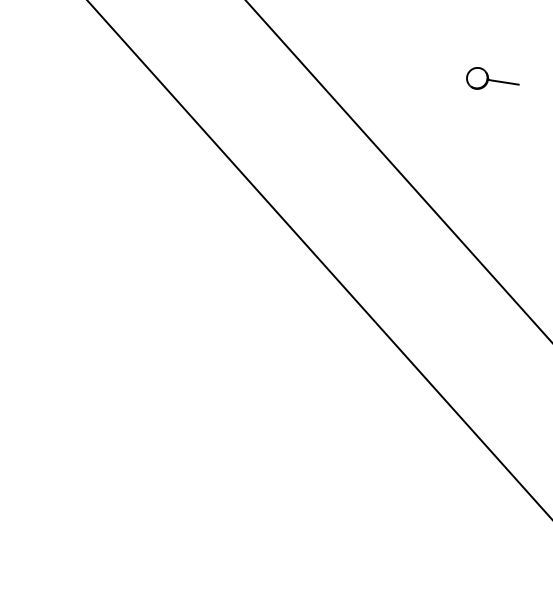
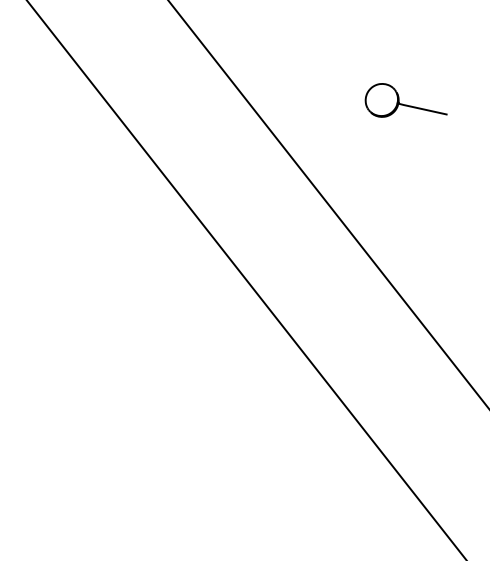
part: (492, 78) -> (405, 102), size x1.67

